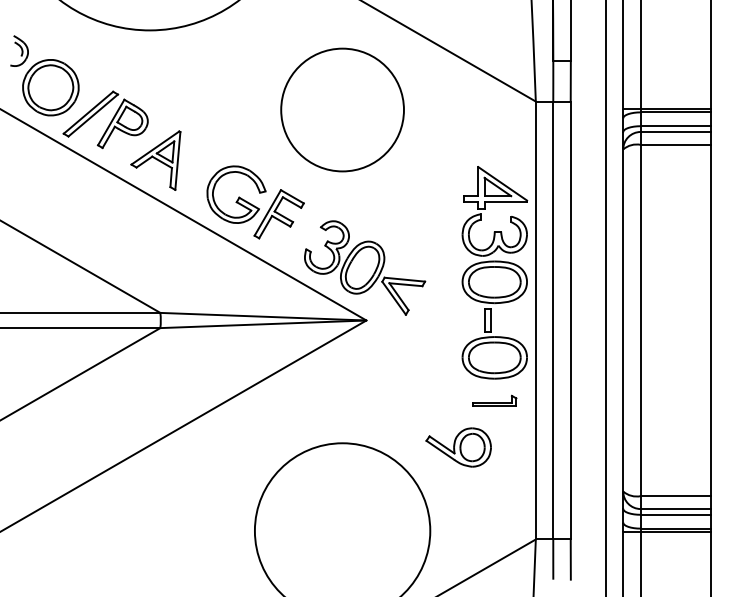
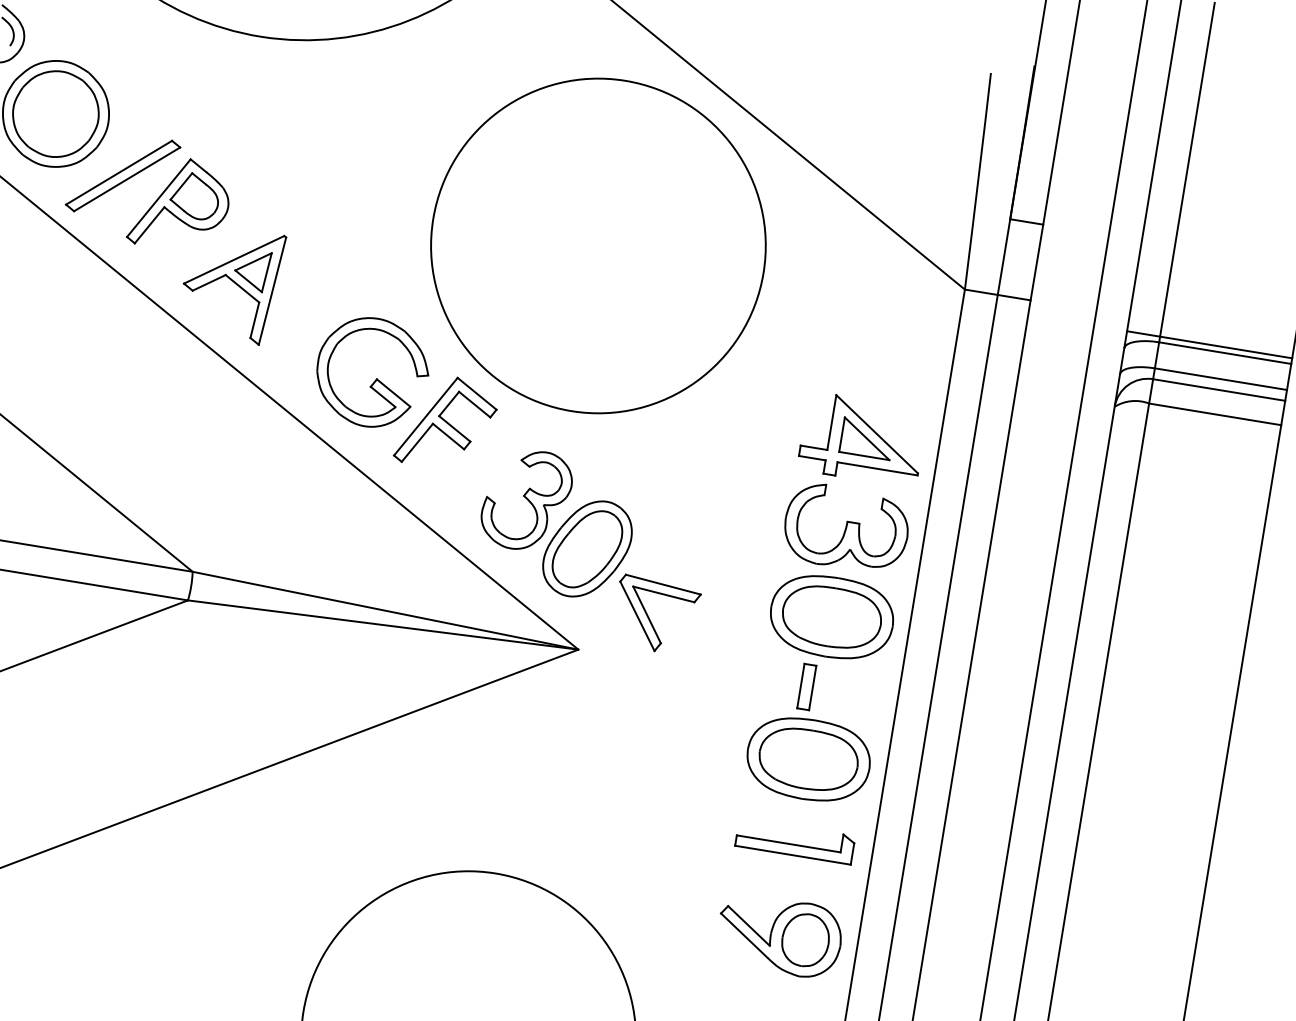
circle: (342, 109) -> (598, 244), size x1.43
part: (494, 400) -> (794, 839), size x1.43
part: (458, 447) -> (779, 935), moved

